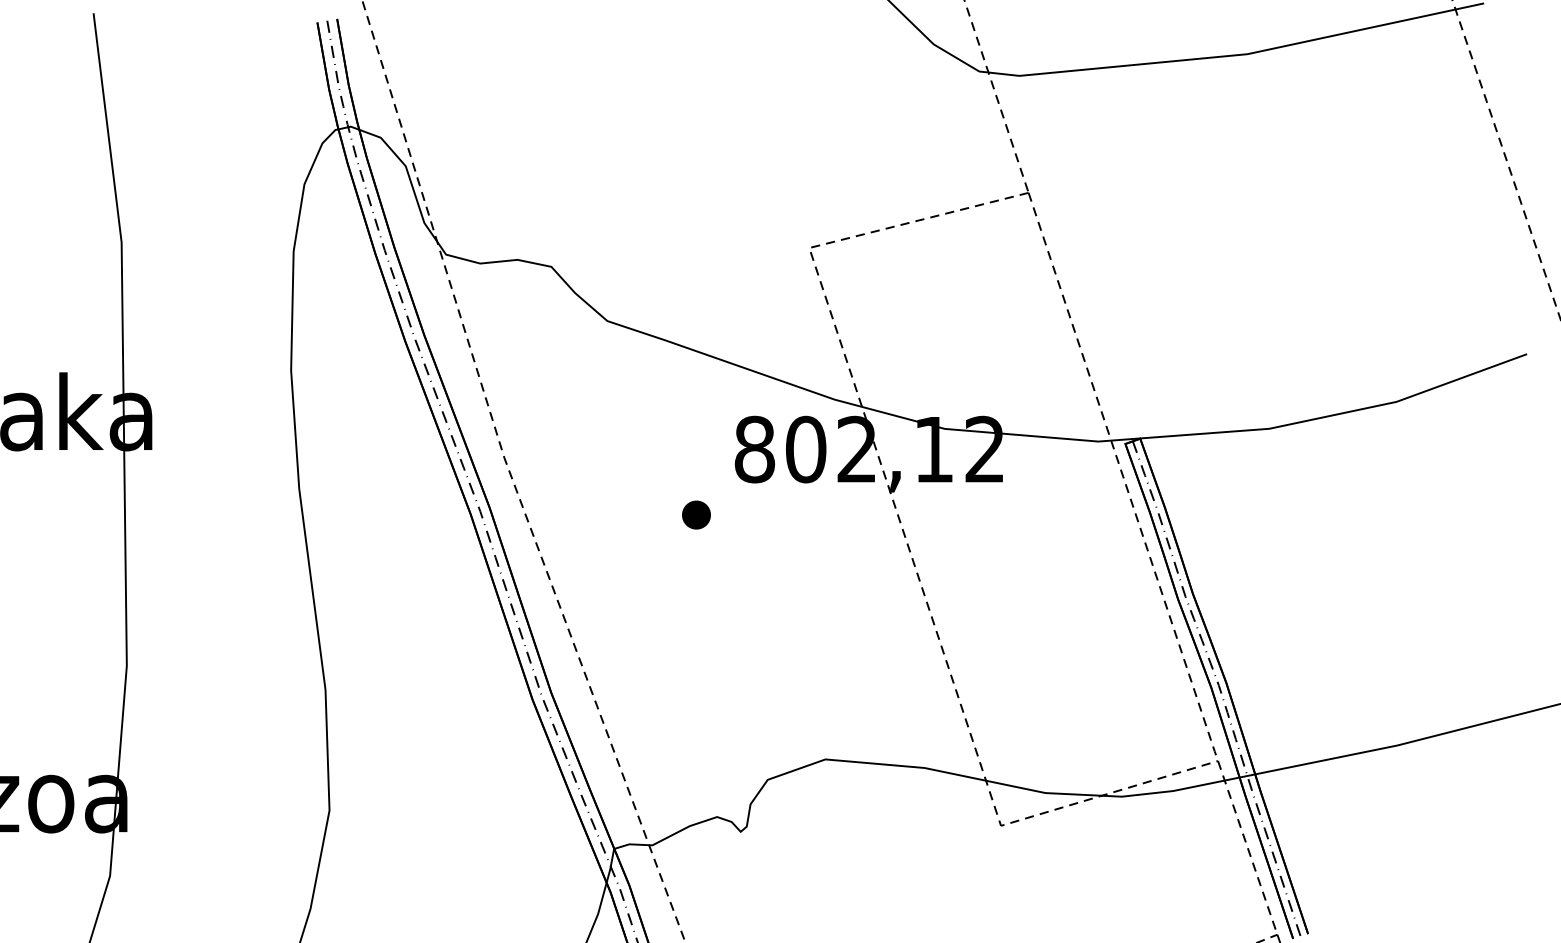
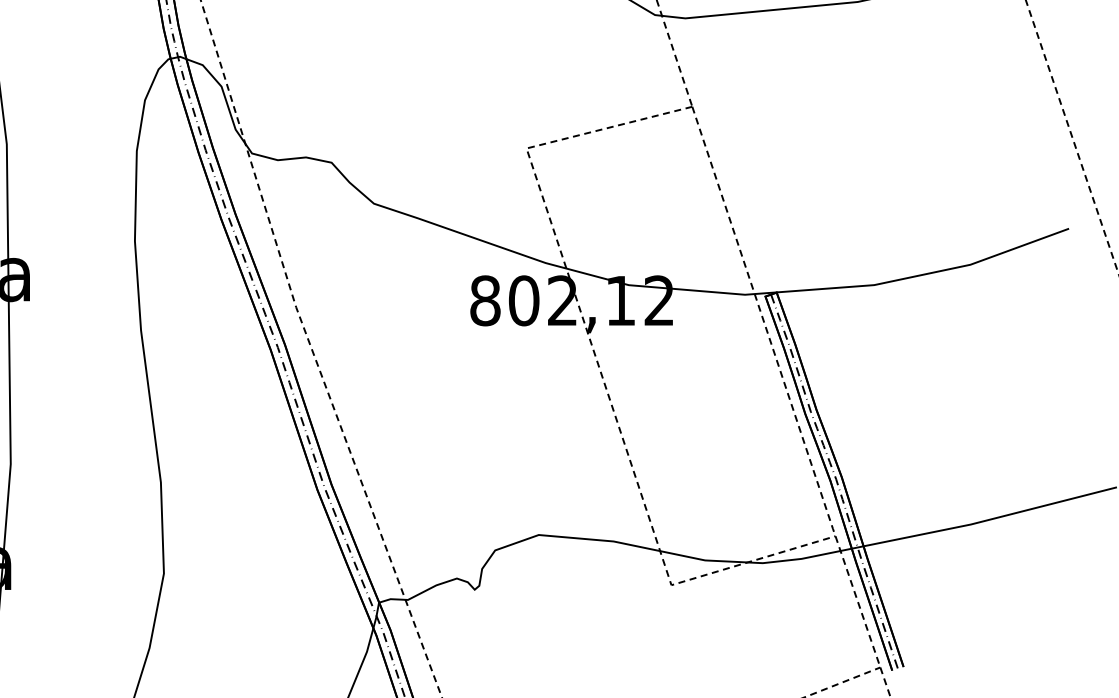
part: (696, 514) -> (441, 349), removed

